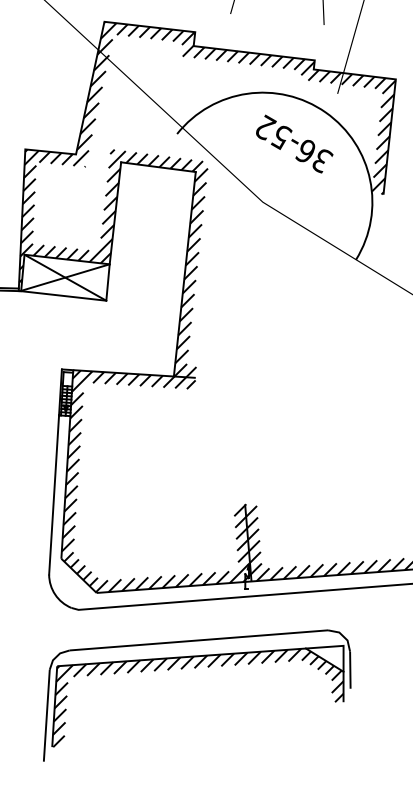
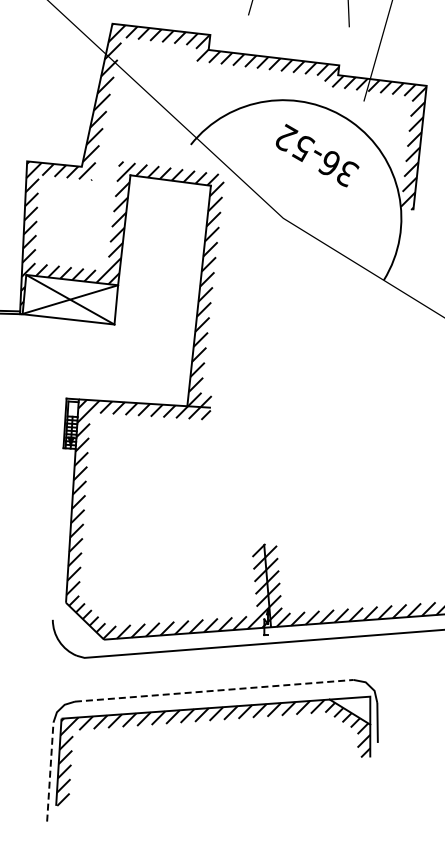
line: (53, 494) -> (57, 533), removed
line: (199, 640) -> (214, 690), solid -> dashed
line: (46, 716) -> (50, 772), solid -> dashed

